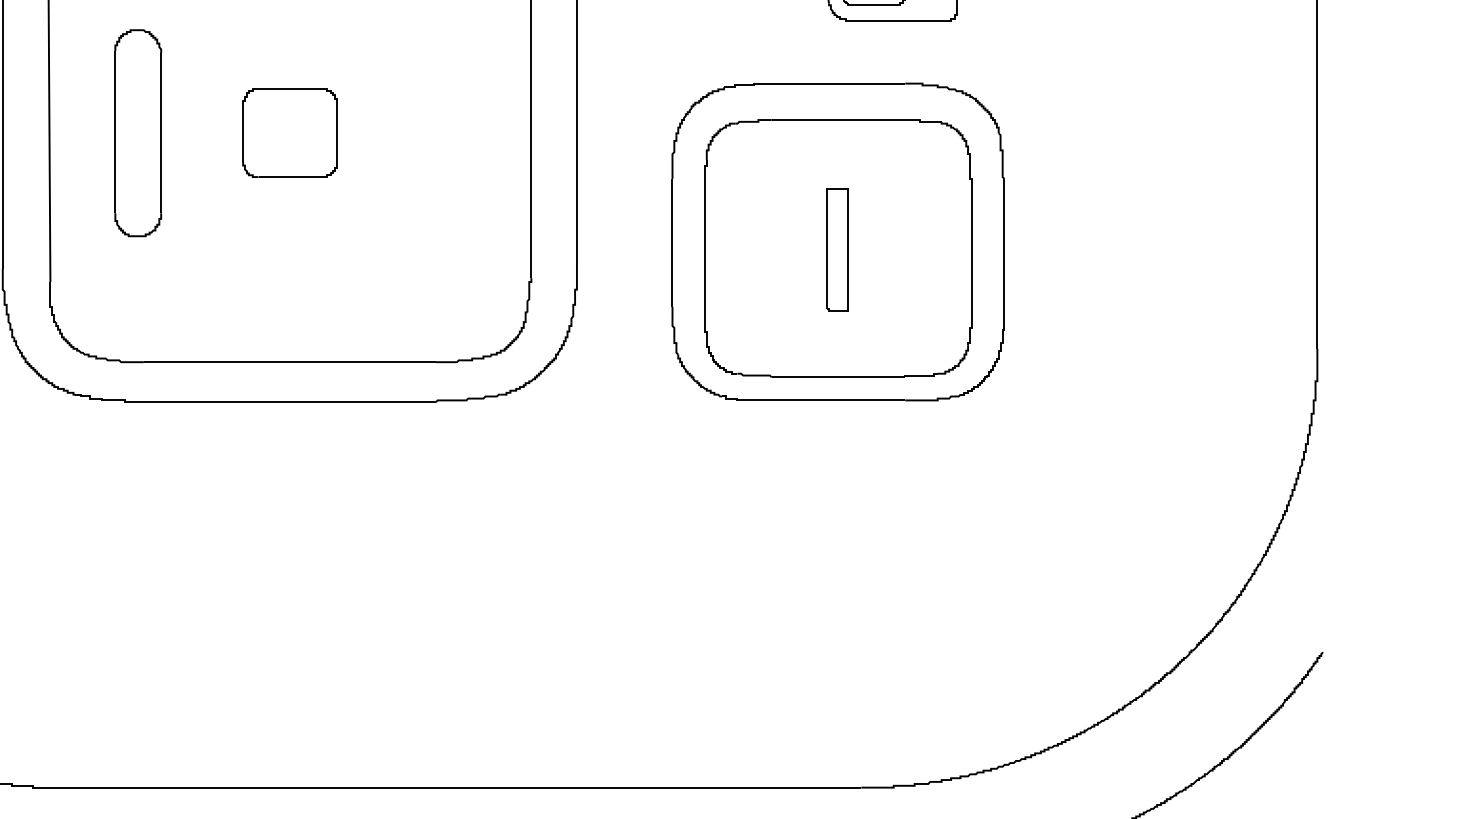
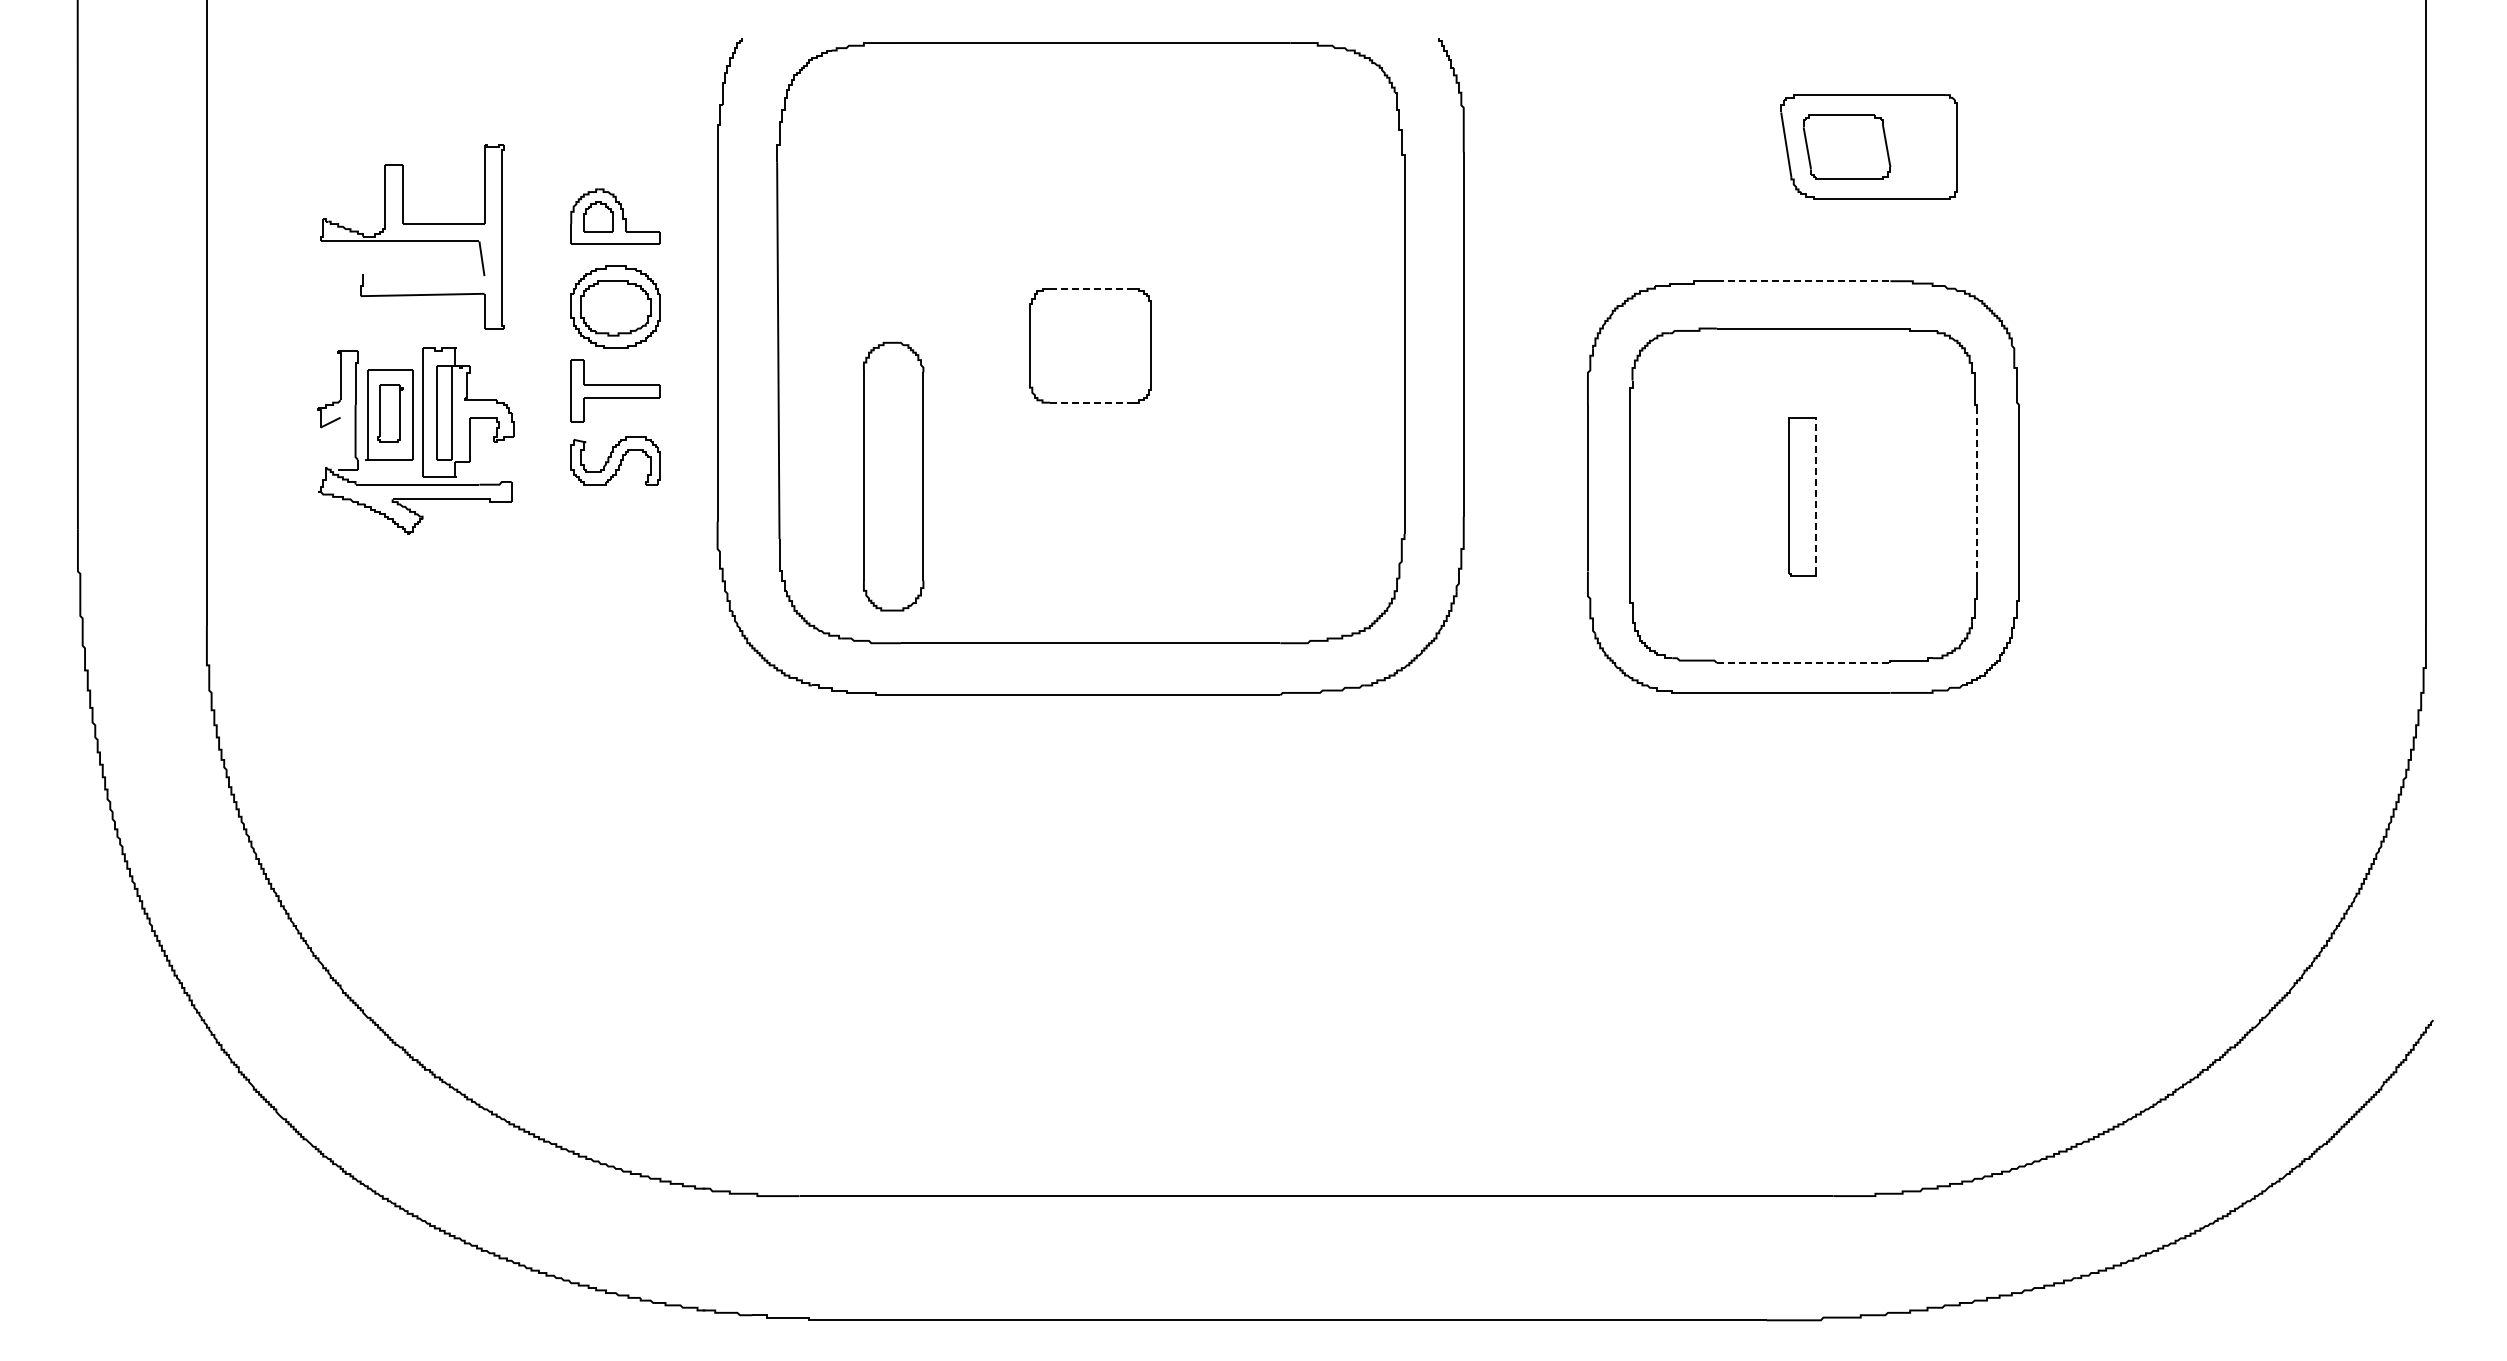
line: (838, 83) -> (1803, 281), solid -> dashed
line: (289, 89) -> (1090, 288), solid -> dashed
part: (138, 133) -> (893, 476), moved
line: (289, 176) -> (1090, 402), solid -> dashed
line: (972, 248) -> (1977, 495), solid -> dashed
line: (847, 249) -> (1815, 496), solid -> dashed
line: (838, 377) -> (1803, 662), solid -> dashed

